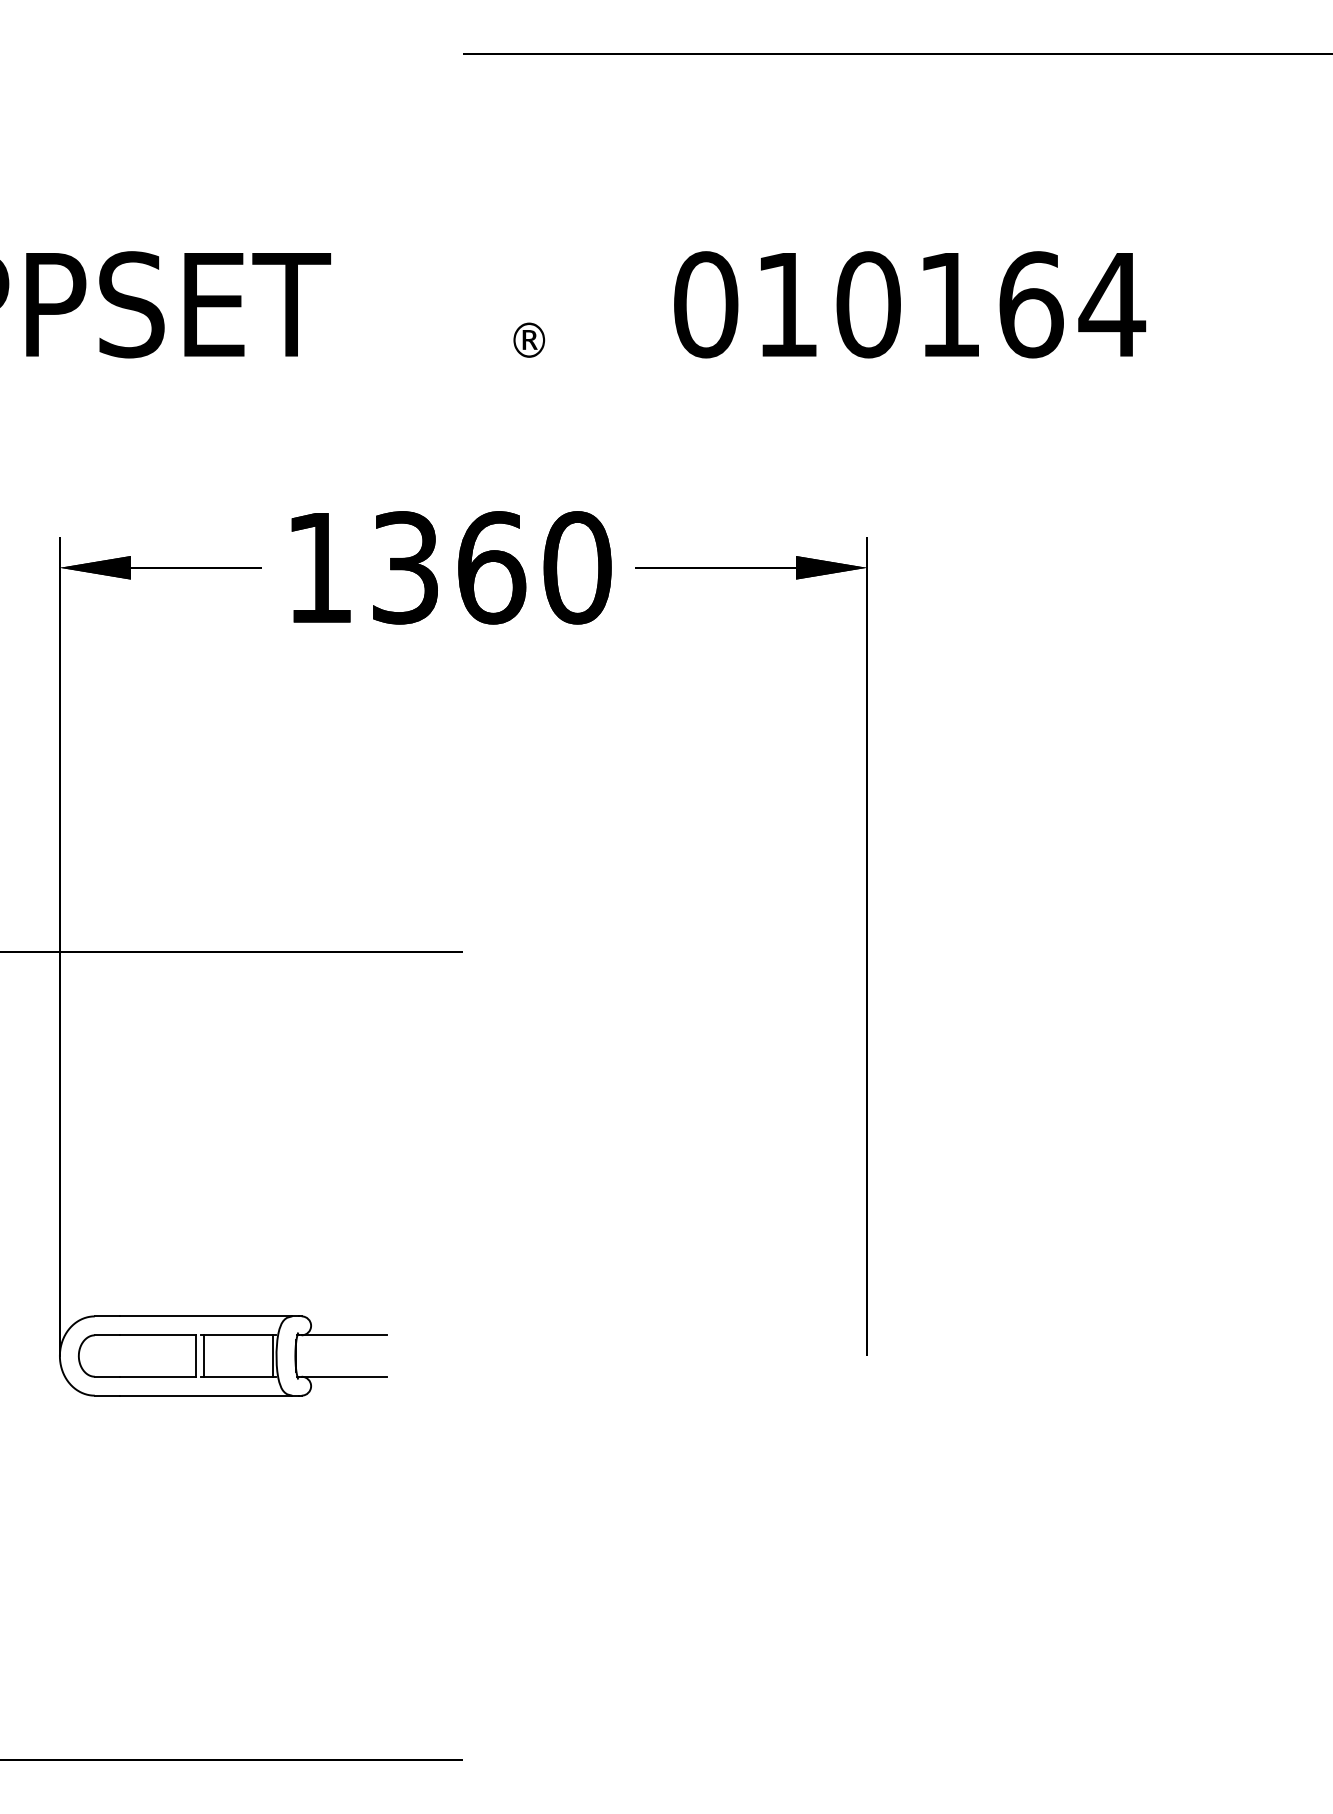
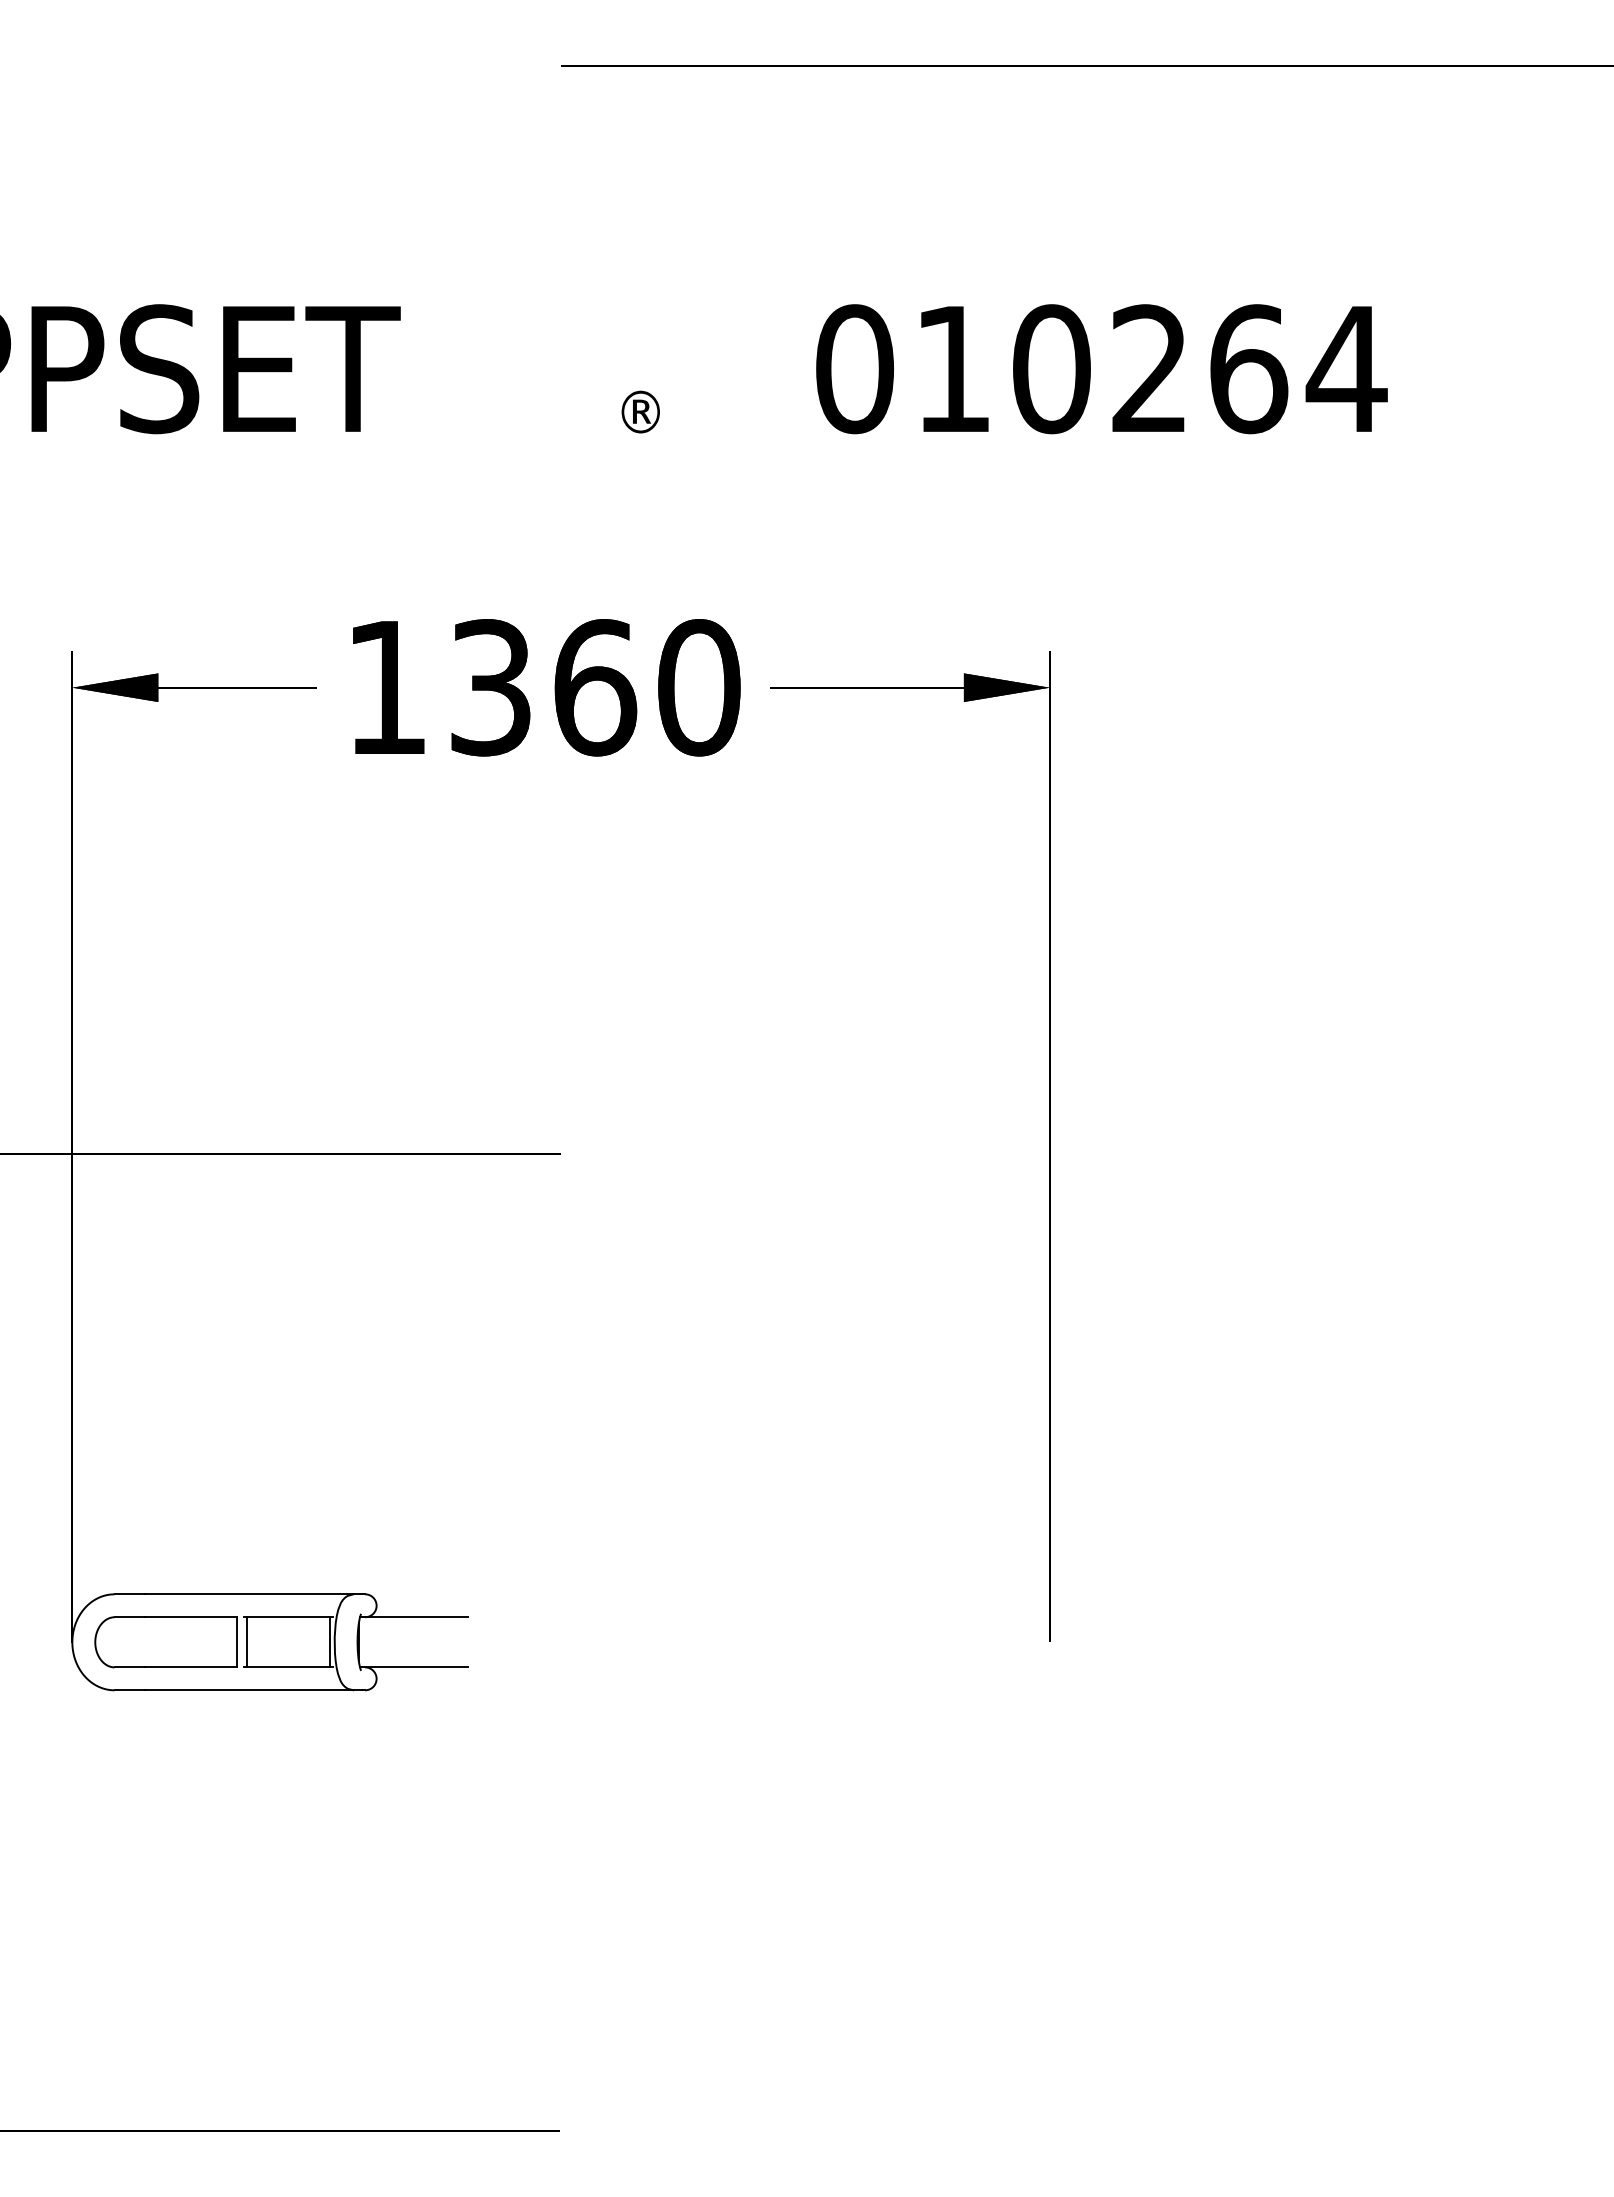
text: (948, 303) -> (1148, 367), 010164 -> 010264

